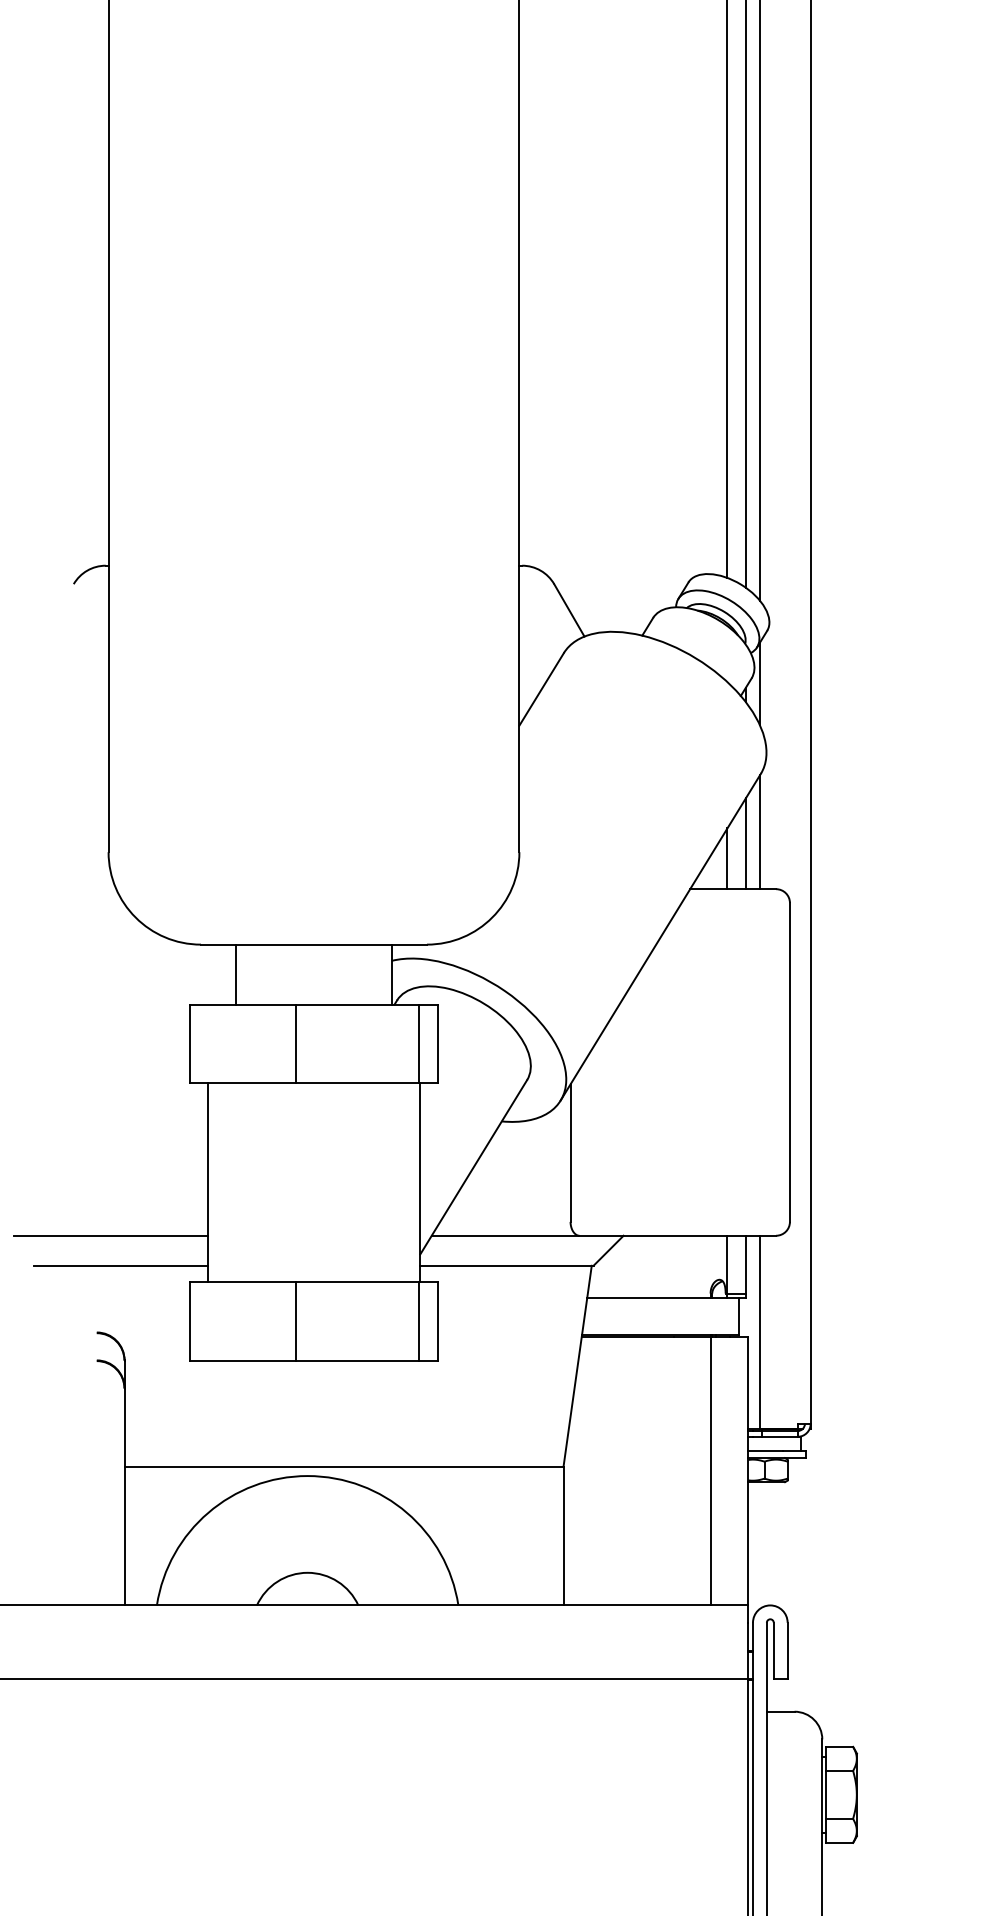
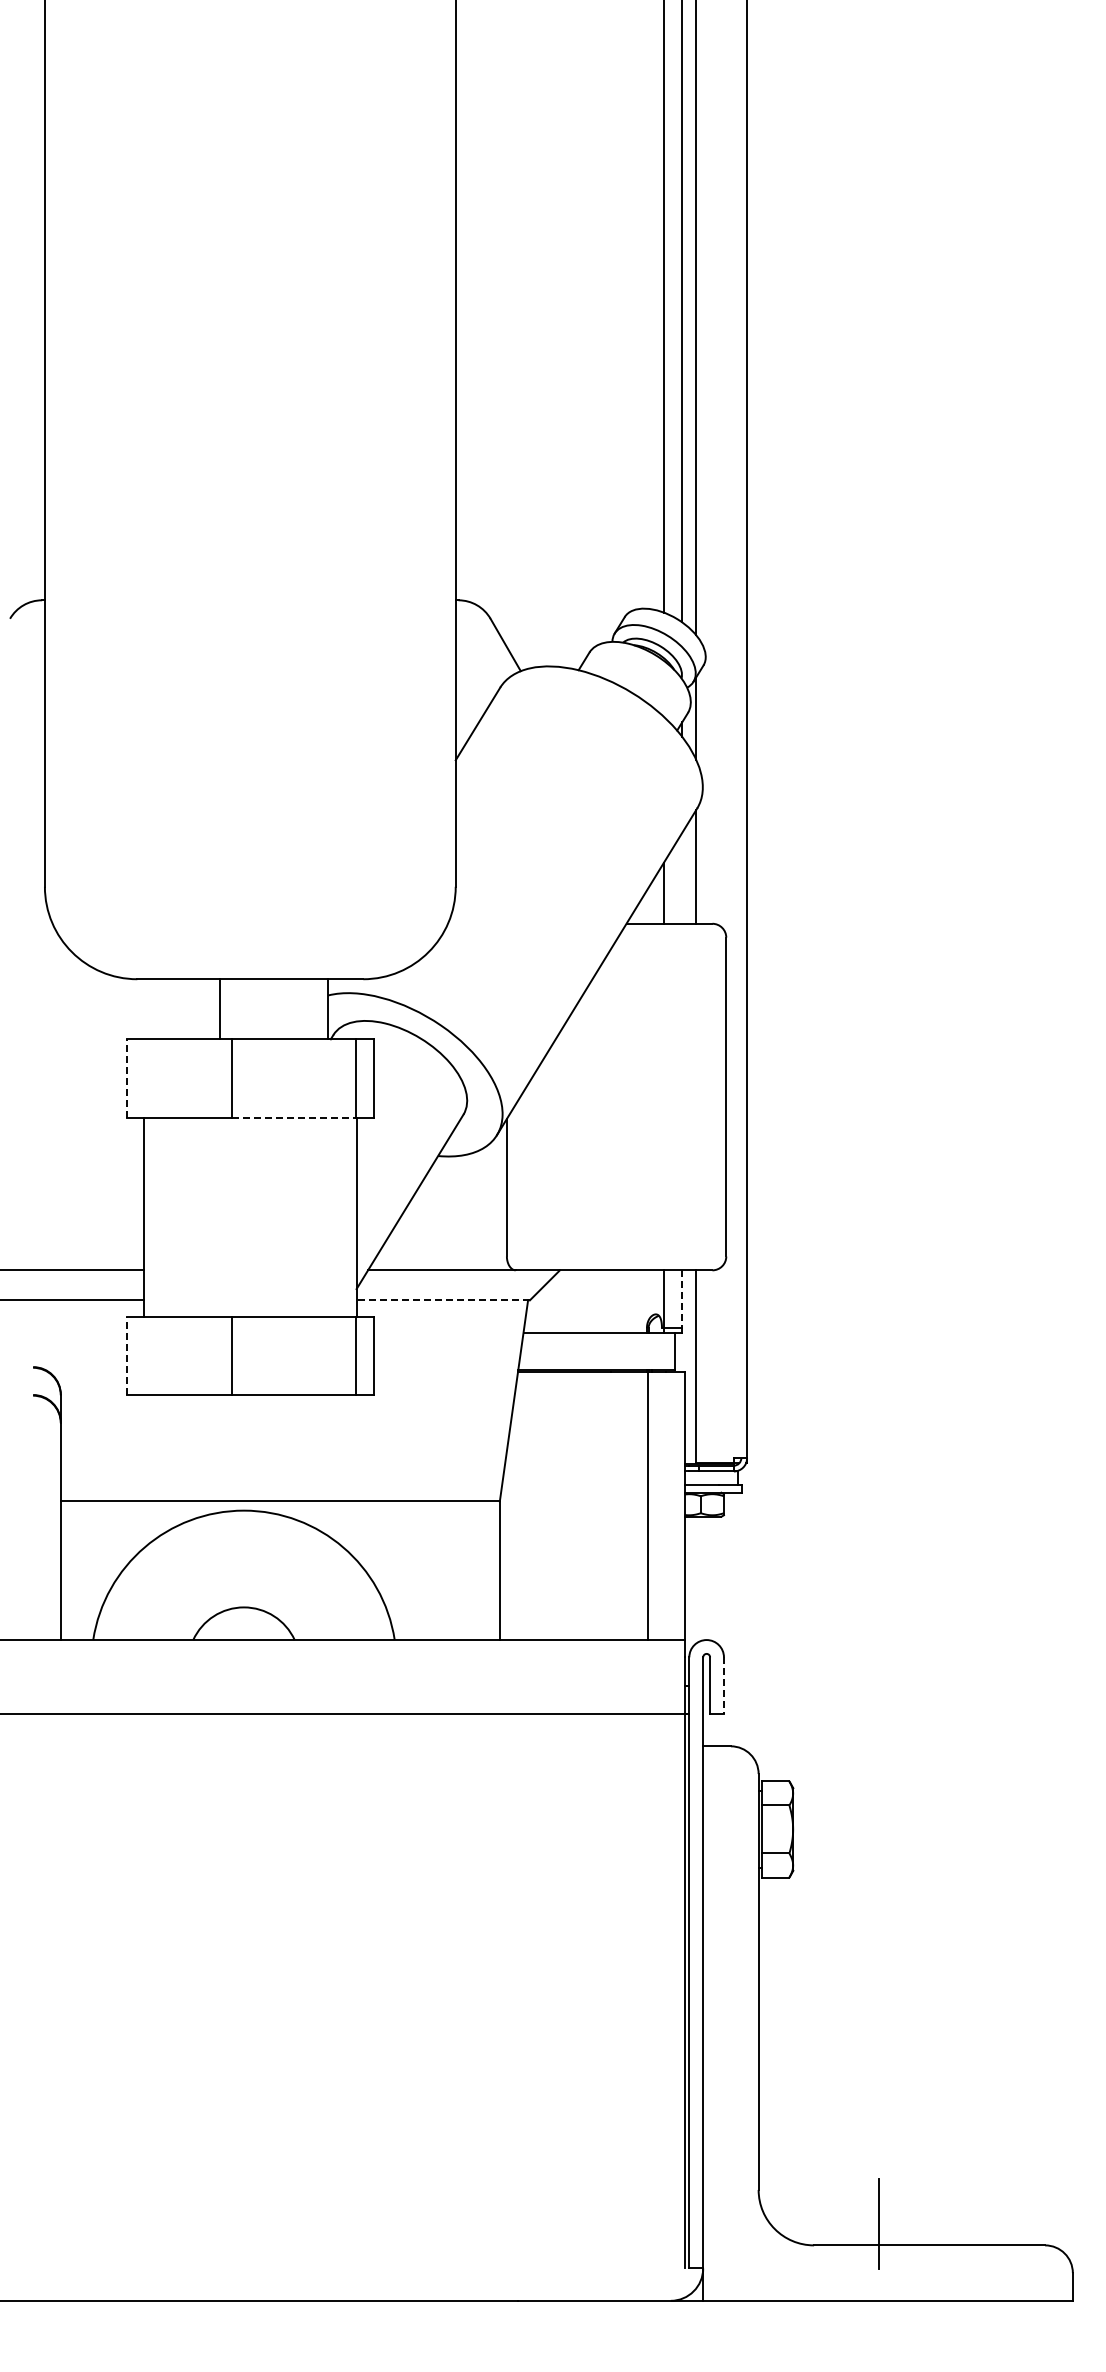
line: (746, 842) -> (682, 877), removed
line: (236, 974) -> (220, 1009), moved
line: (190, 1043) -> (126, 1078), solid -> dashed
line: (357, 1082) -> (293, 1117), solid -> dashed
line: (746, 1264) -> (682, 1299), solid -> dashed
line: (507, 1265) -> (443, 1300), solid -> dashed
line: (190, 1320) -> (126, 1355), solid -> dashed
line: (787, 1651) -> (723, 1686), solid -> dashed

